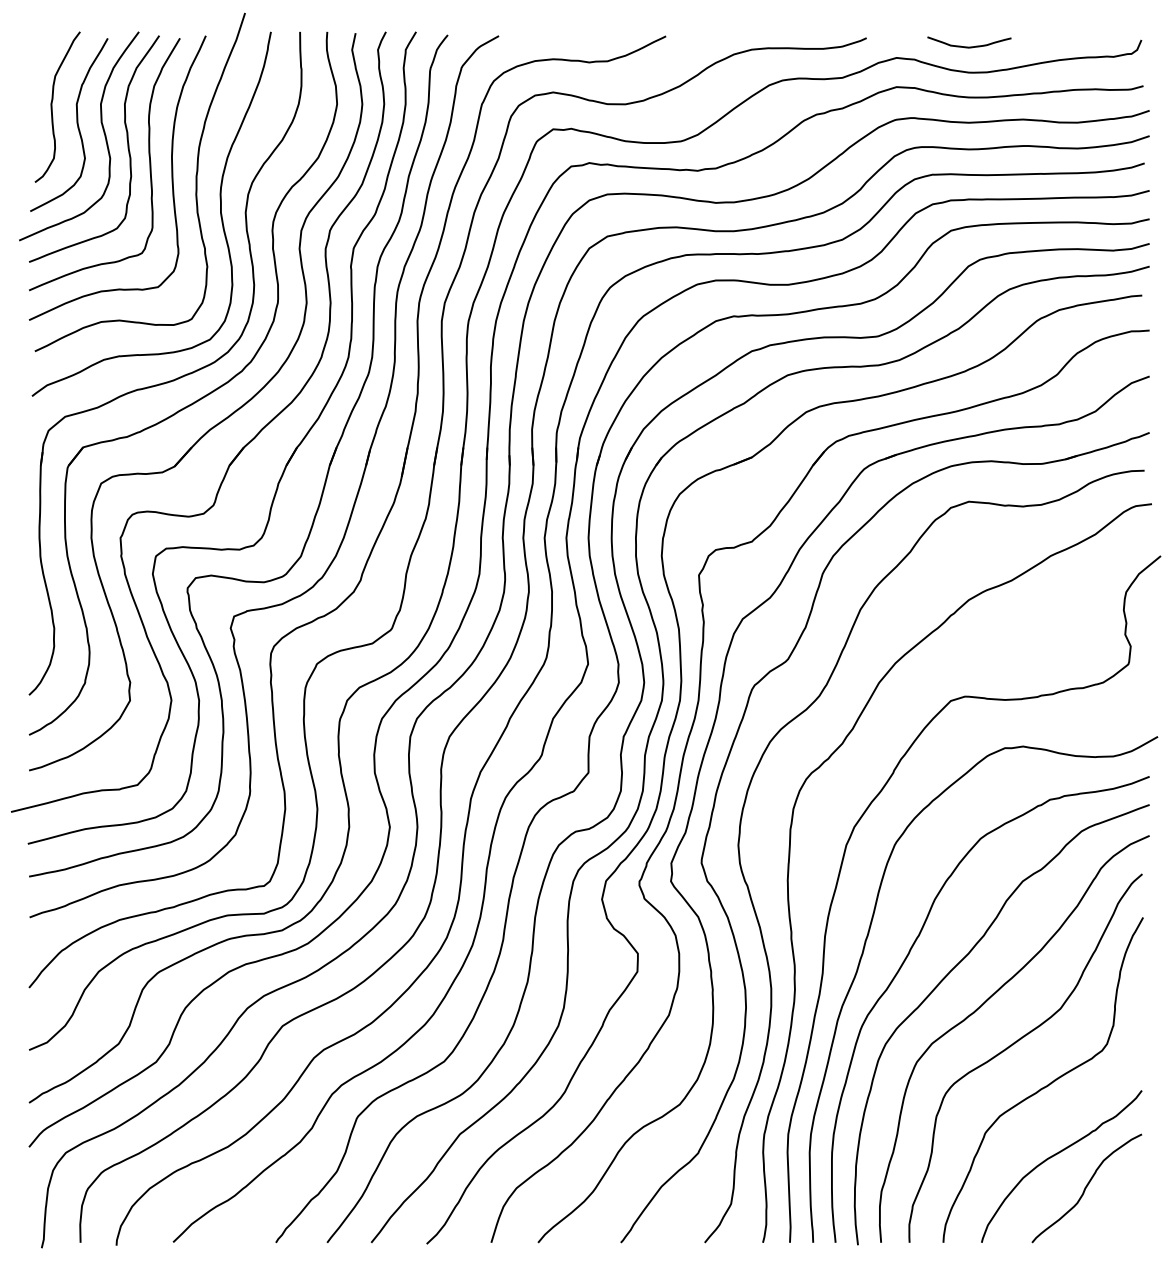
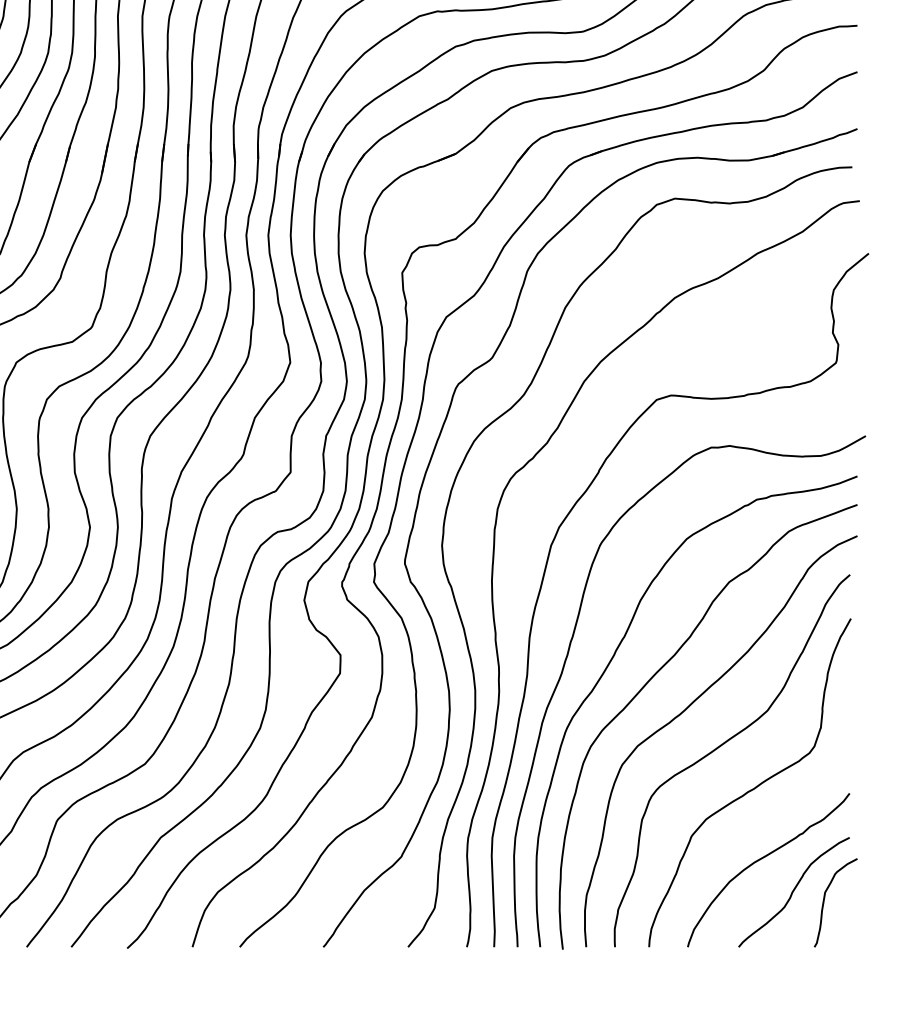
curve: (1117, 1197) -> (824, 901), added

